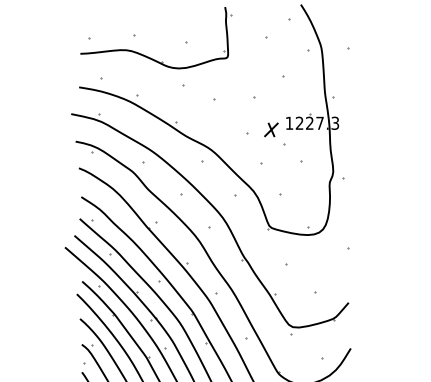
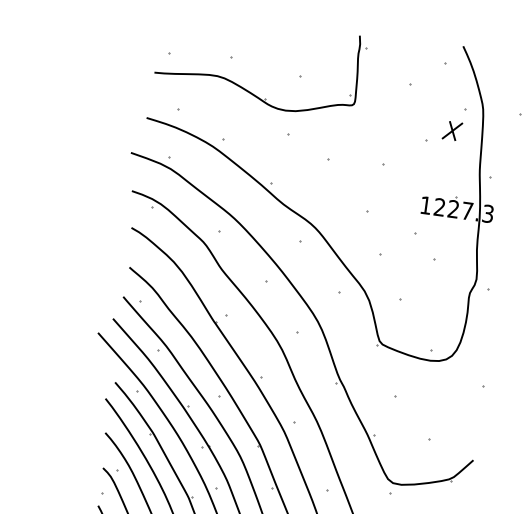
part: (271, 129) -> (452, 130), moved

